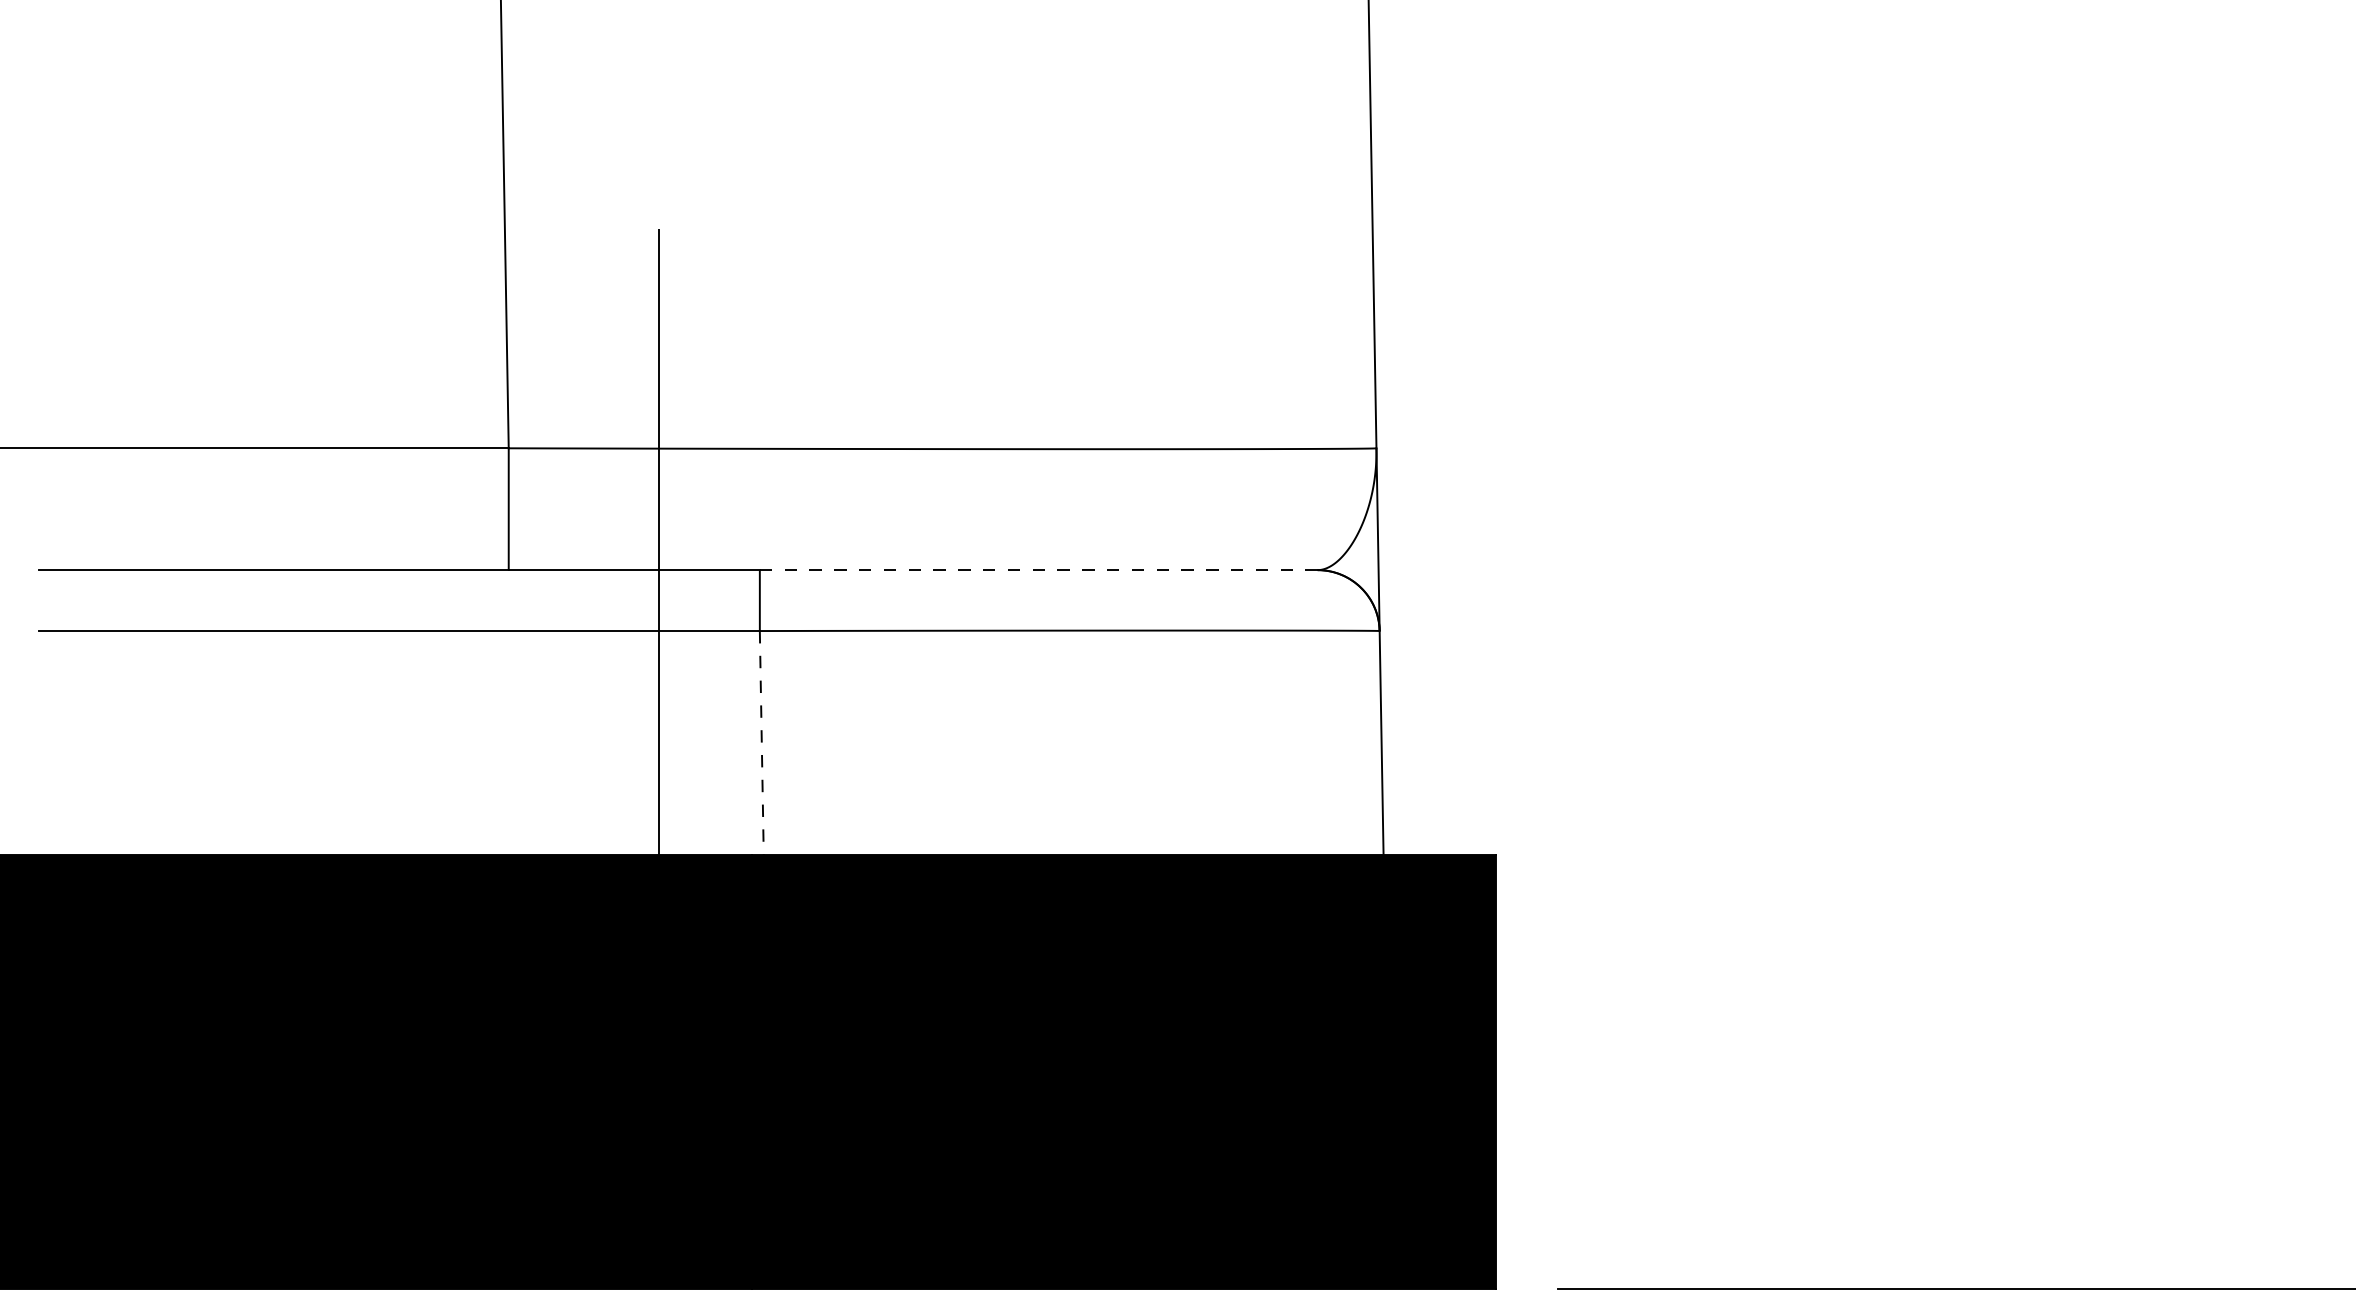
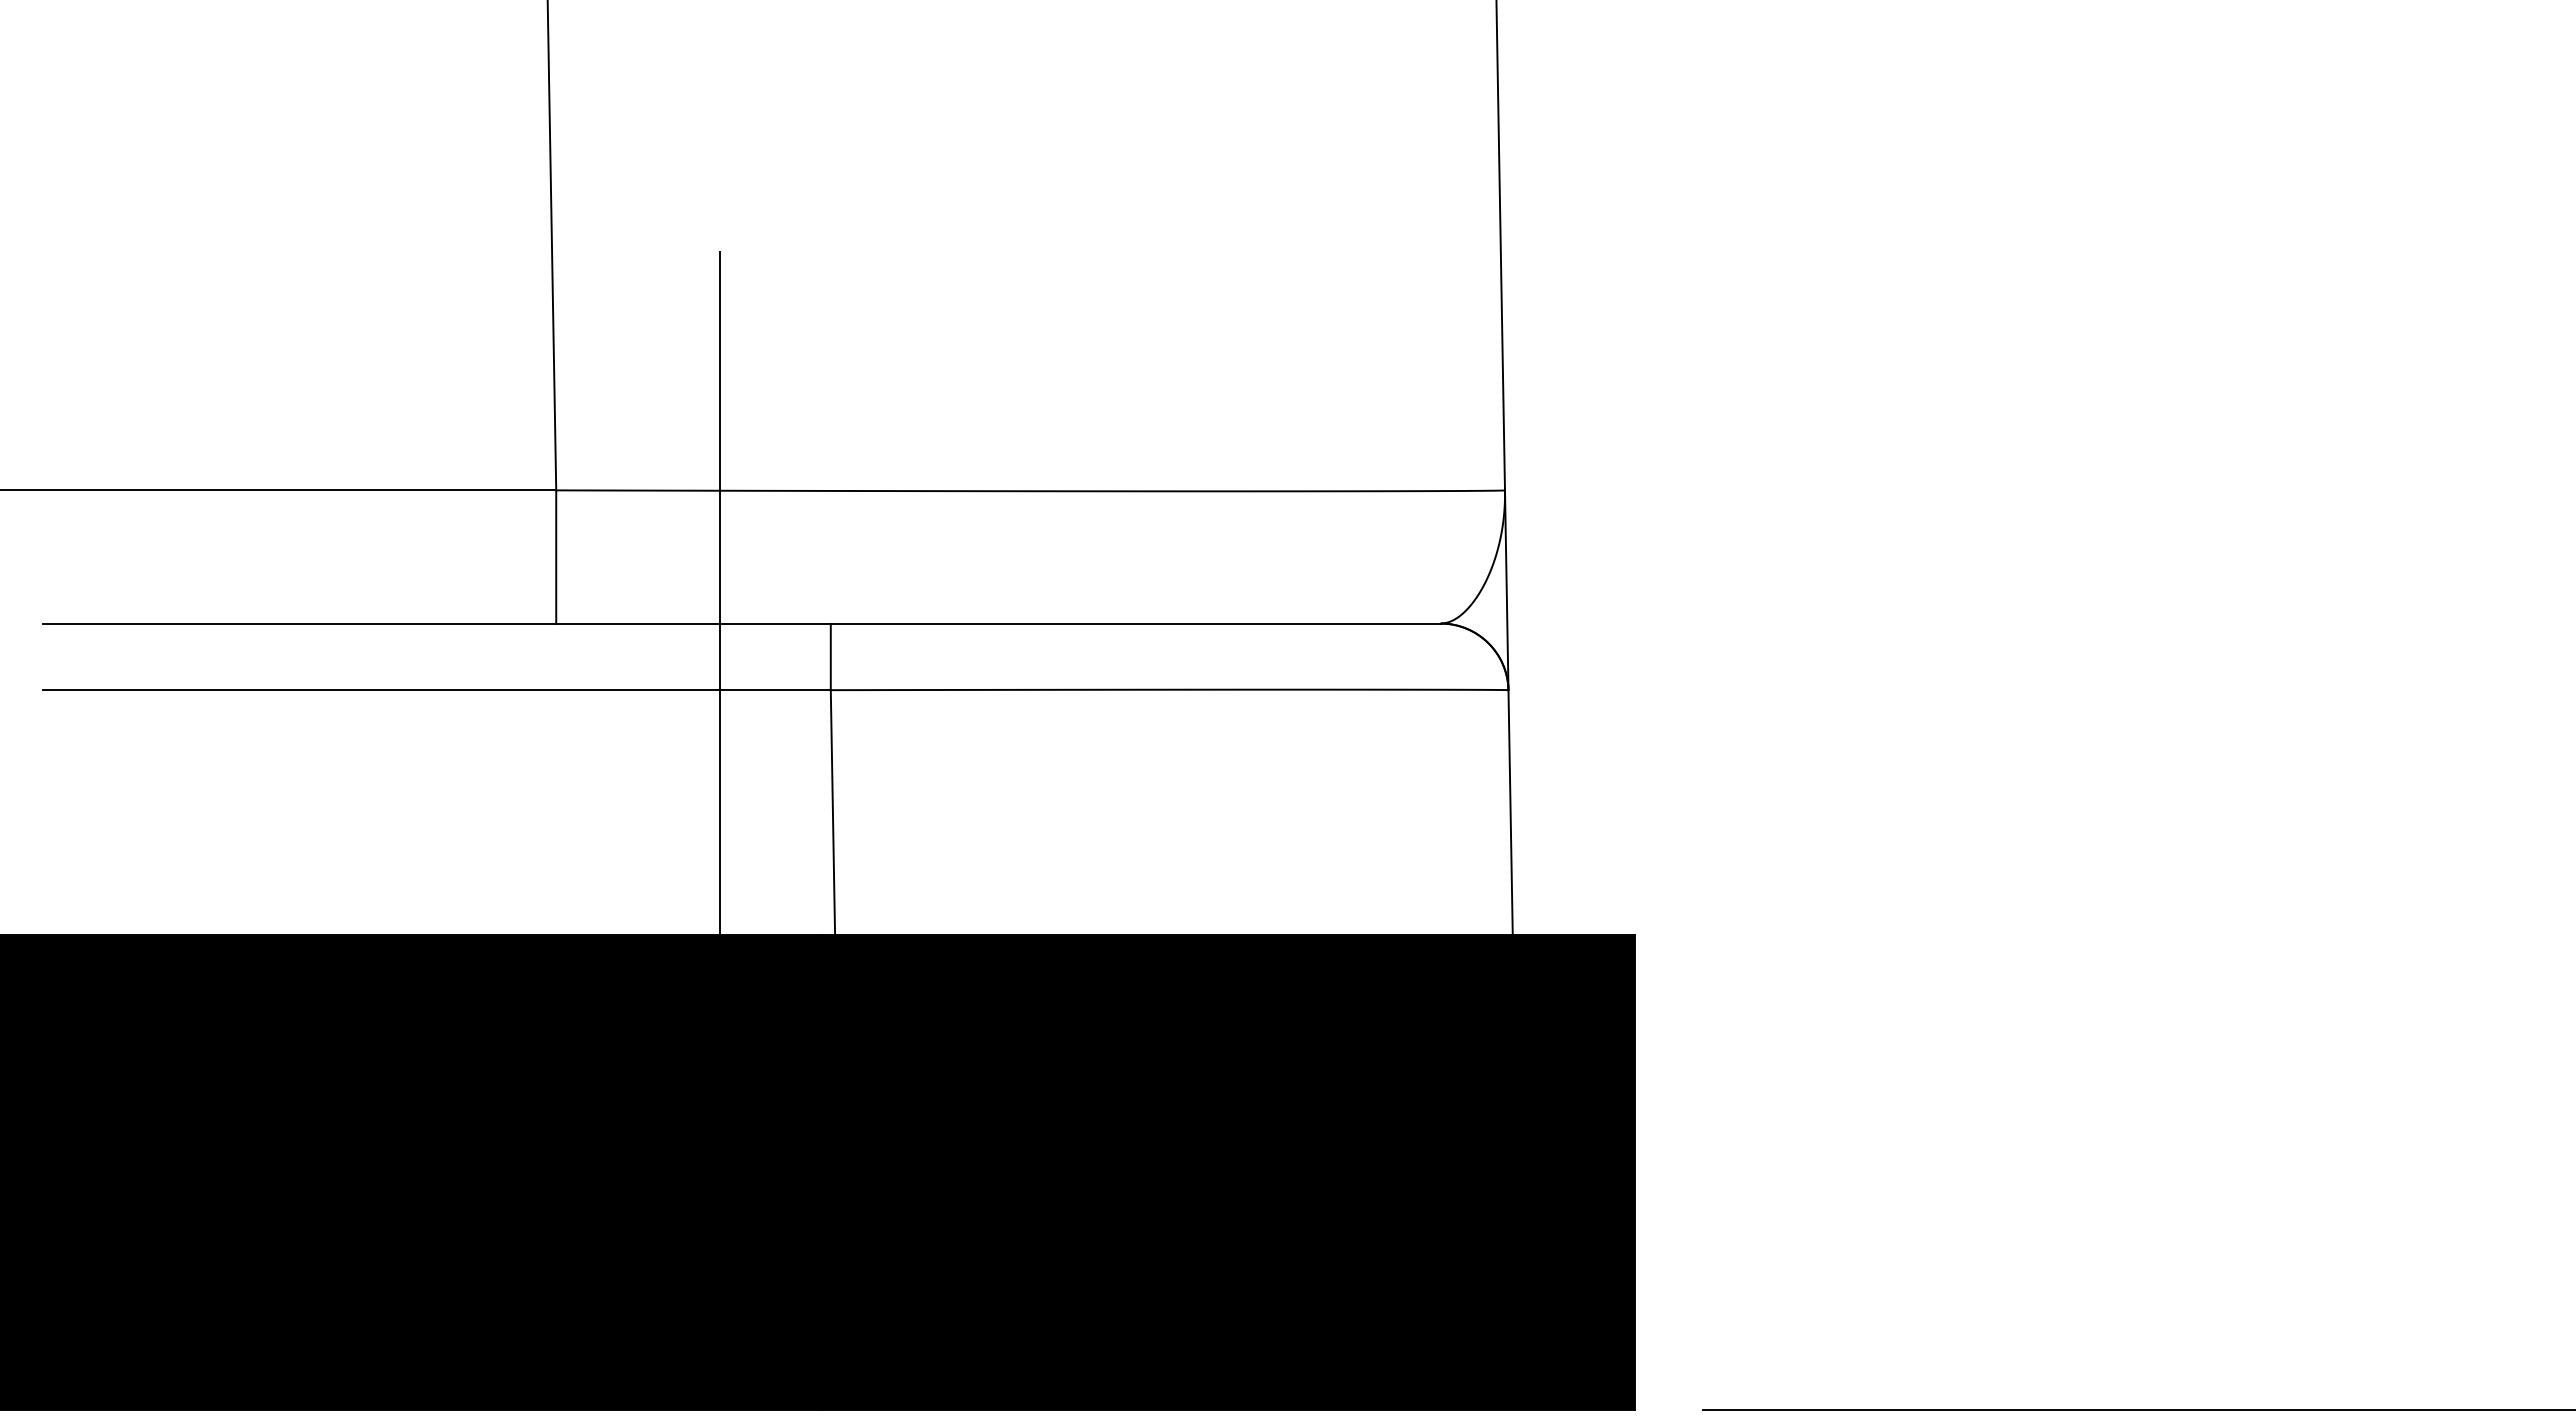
line: (1038, 570) -> (1135, 623), dashed -> solid
line: (761, 742) -> (832, 812), dashed -> solid

